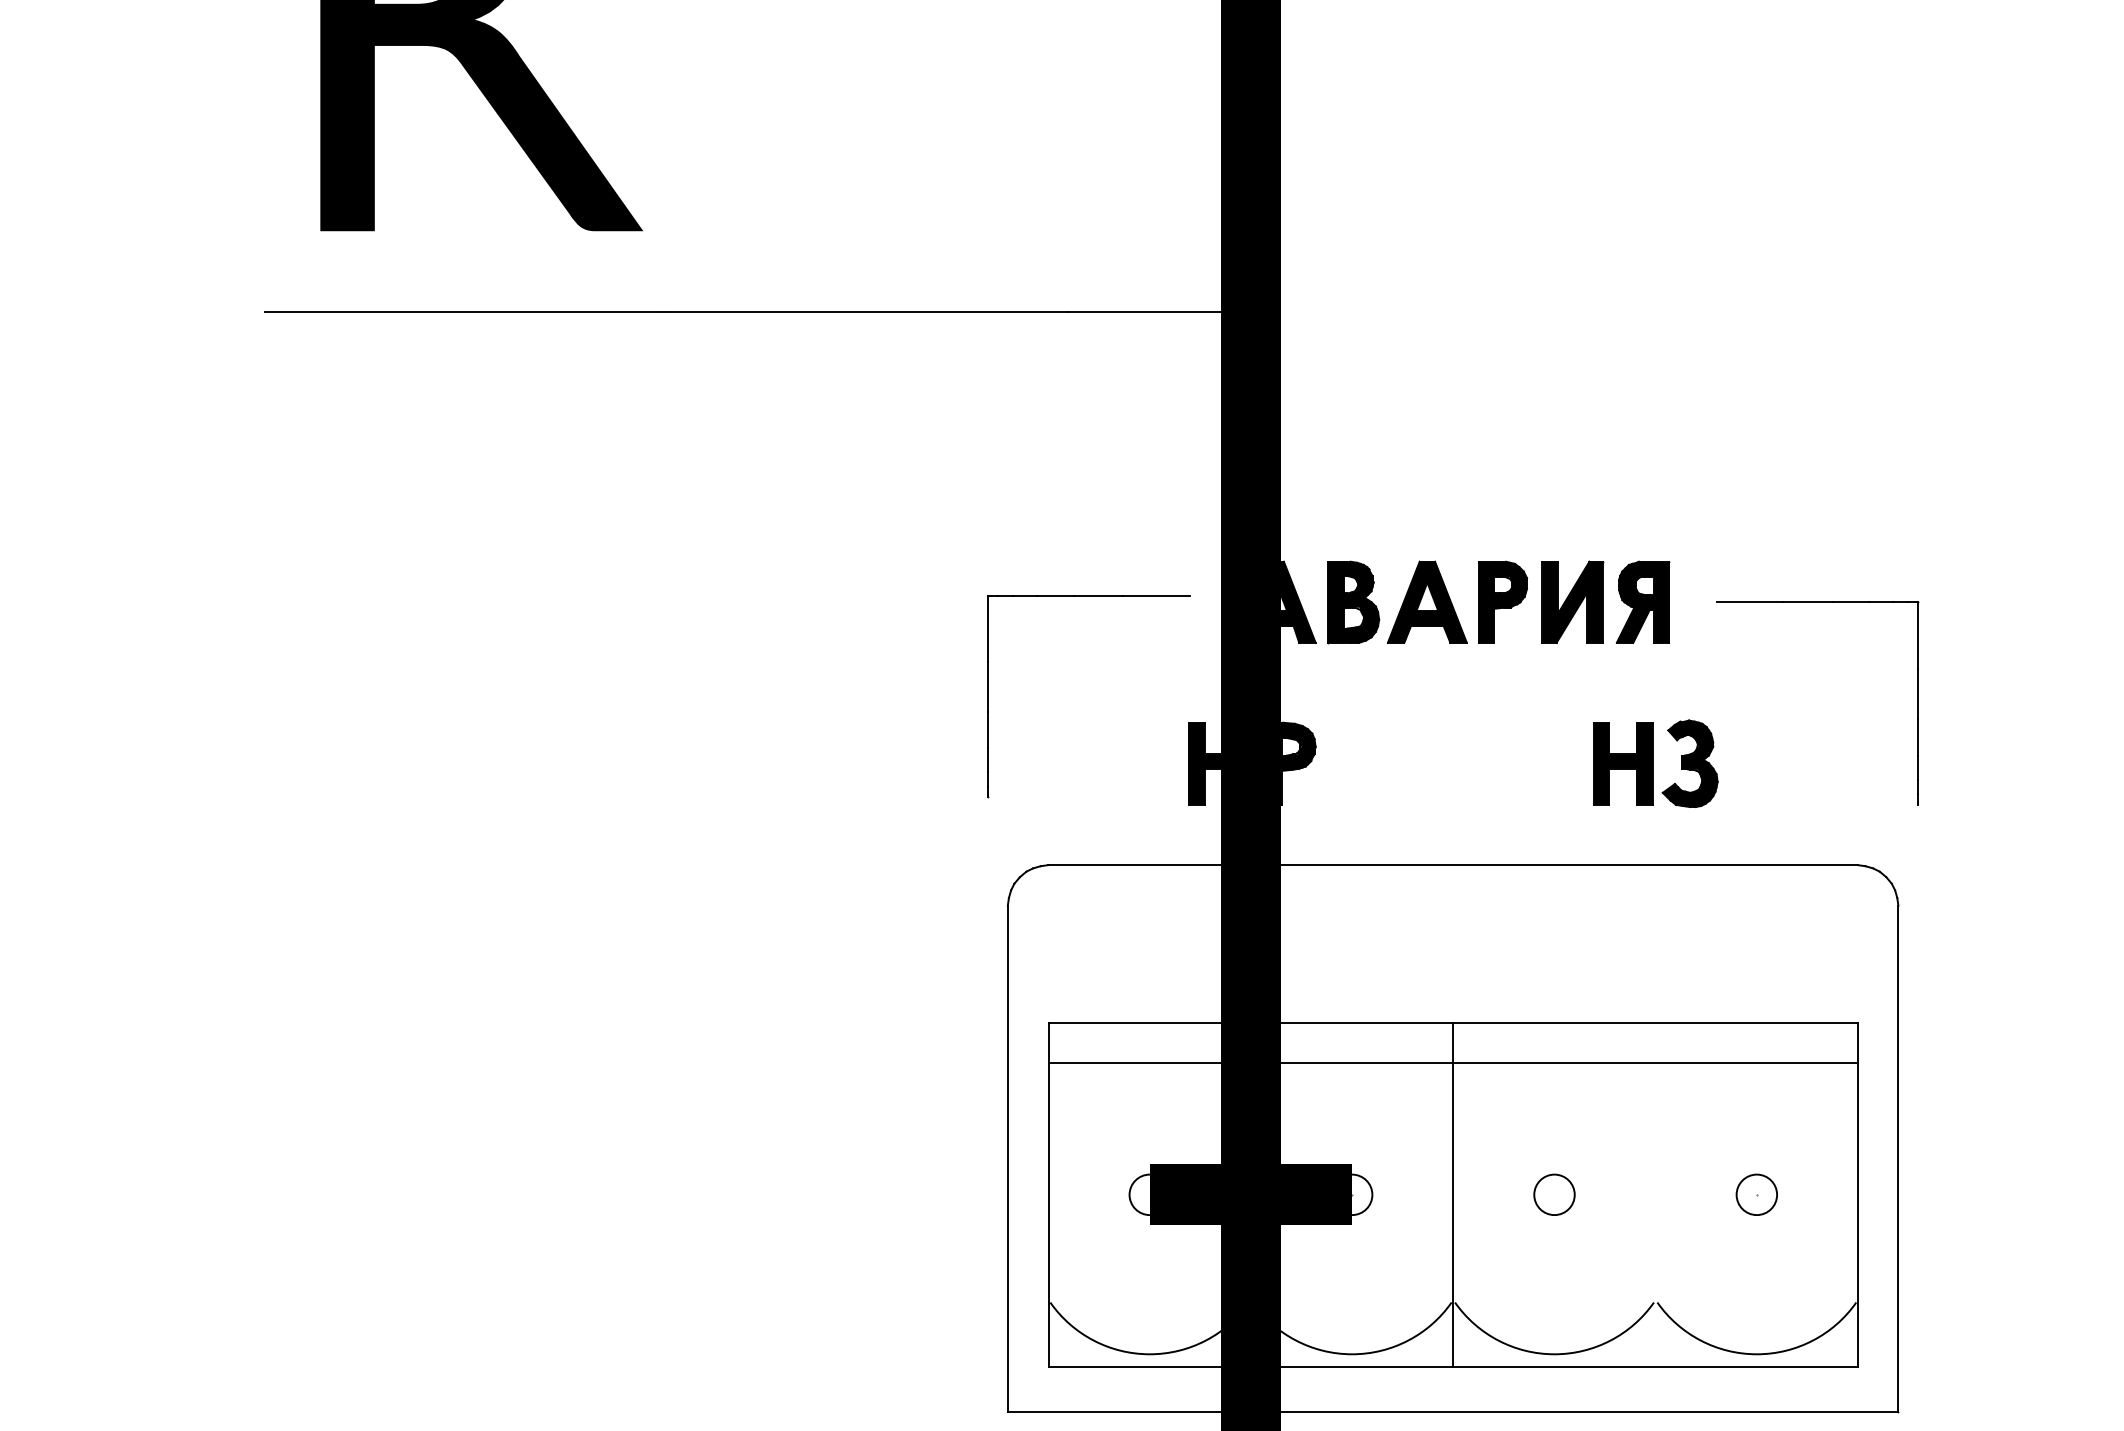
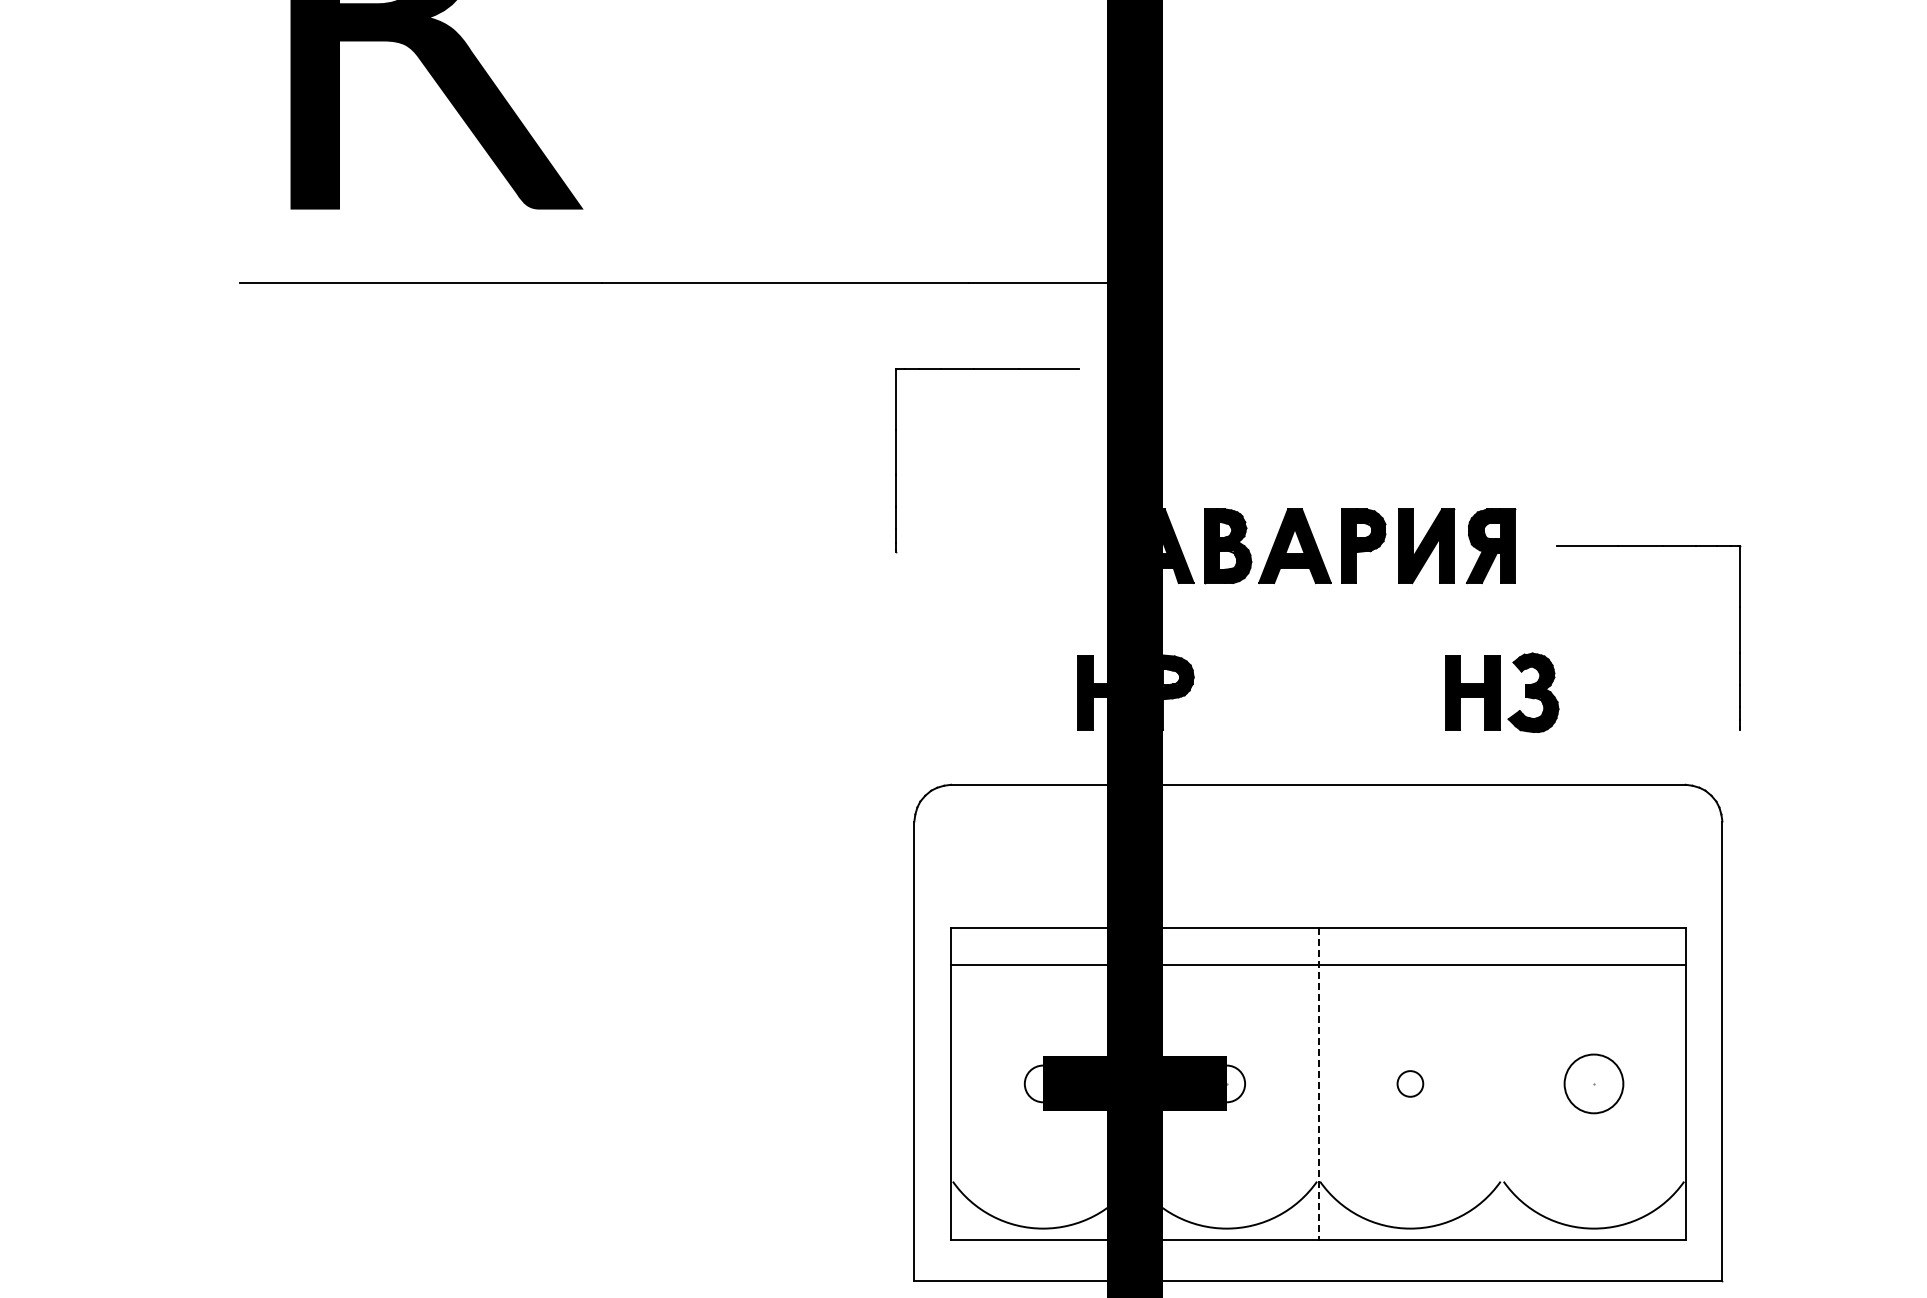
part: (1088, 595) -> (987, 369), moved
circle: (1554, 1194) -> (1410, 1083), size x0.7
circle: (1756, 1194) -> (1593, 1083), size x1.6
line: (1453, 1195) -> (1318, 1084), solid -> dashed

